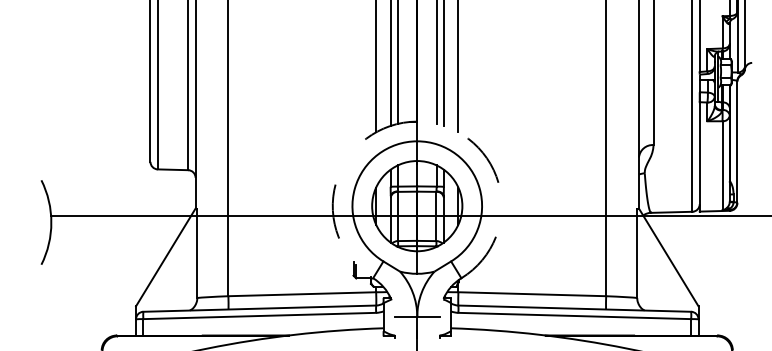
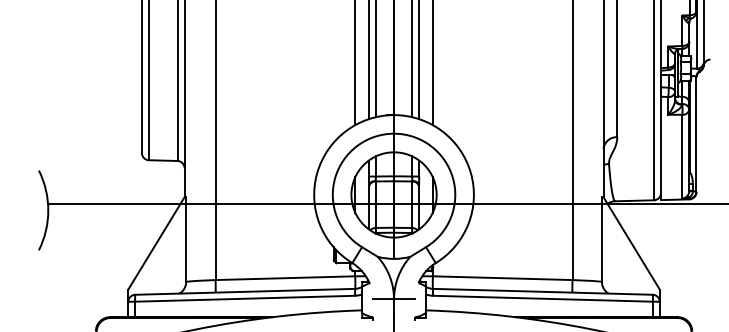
arc: (417, 122) -> (394, 115), dashed -> solid

